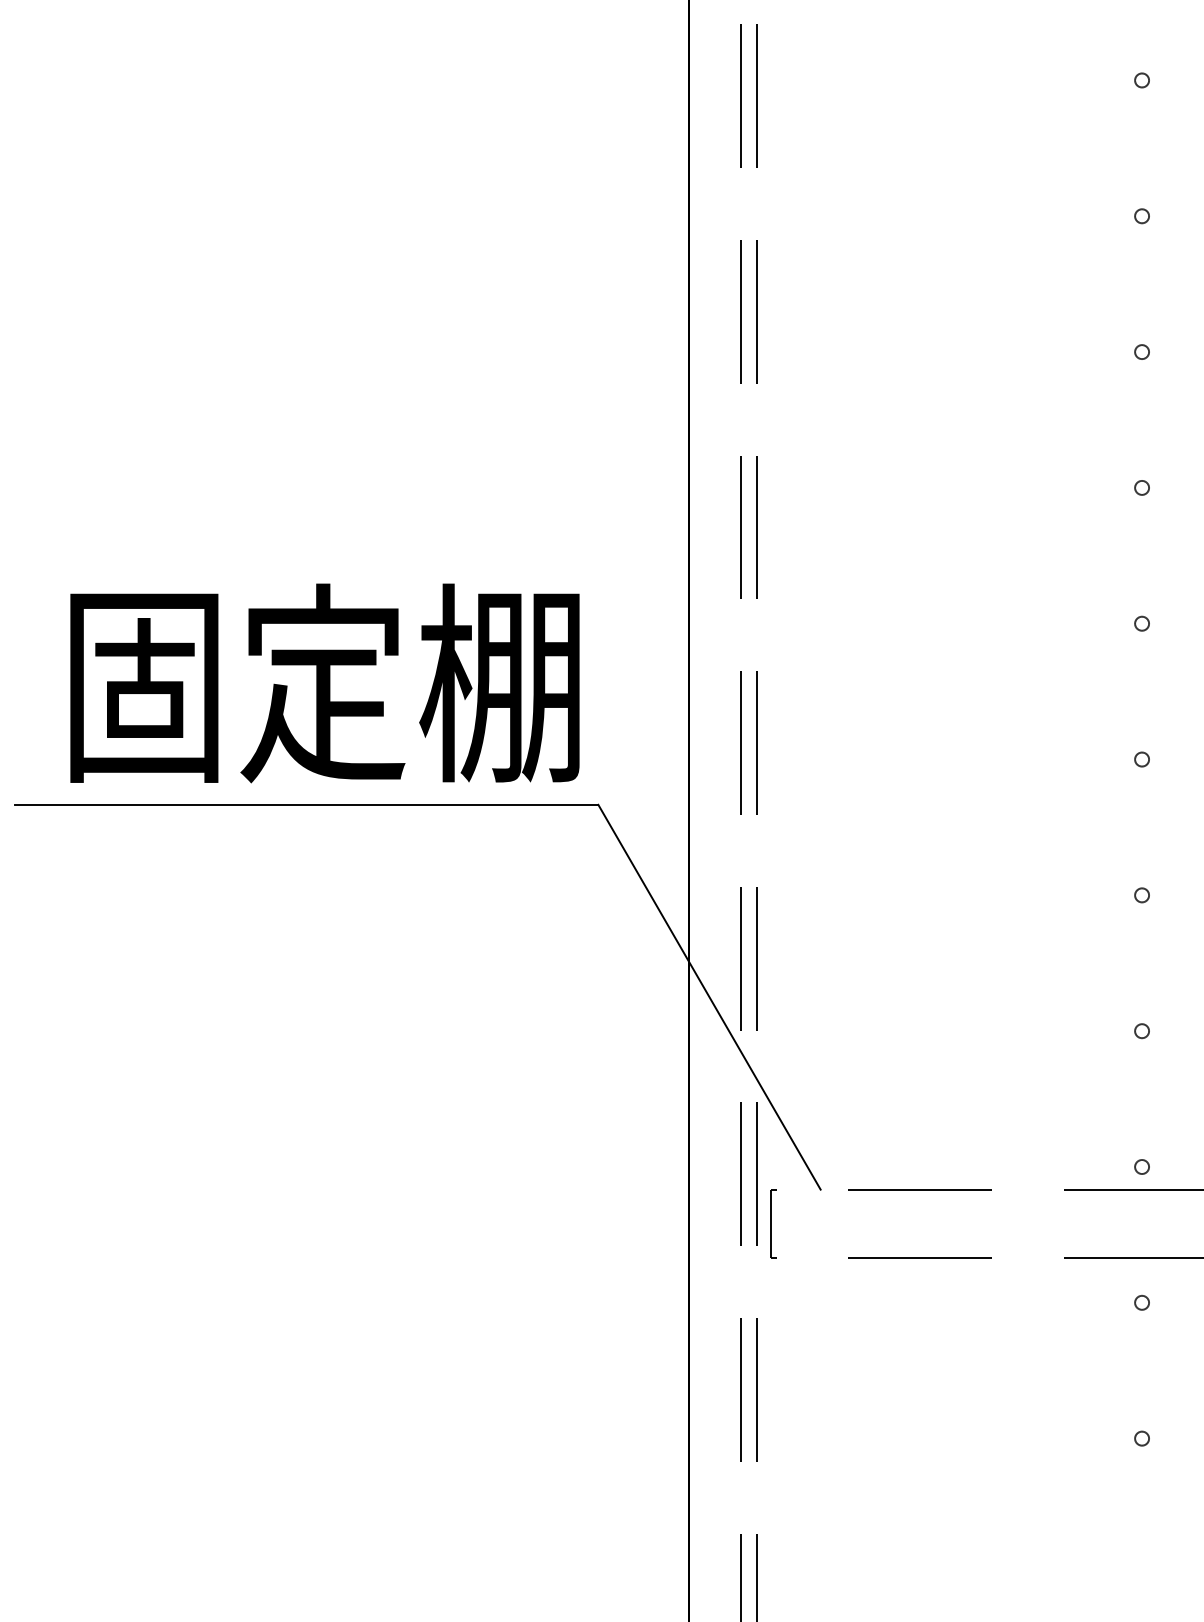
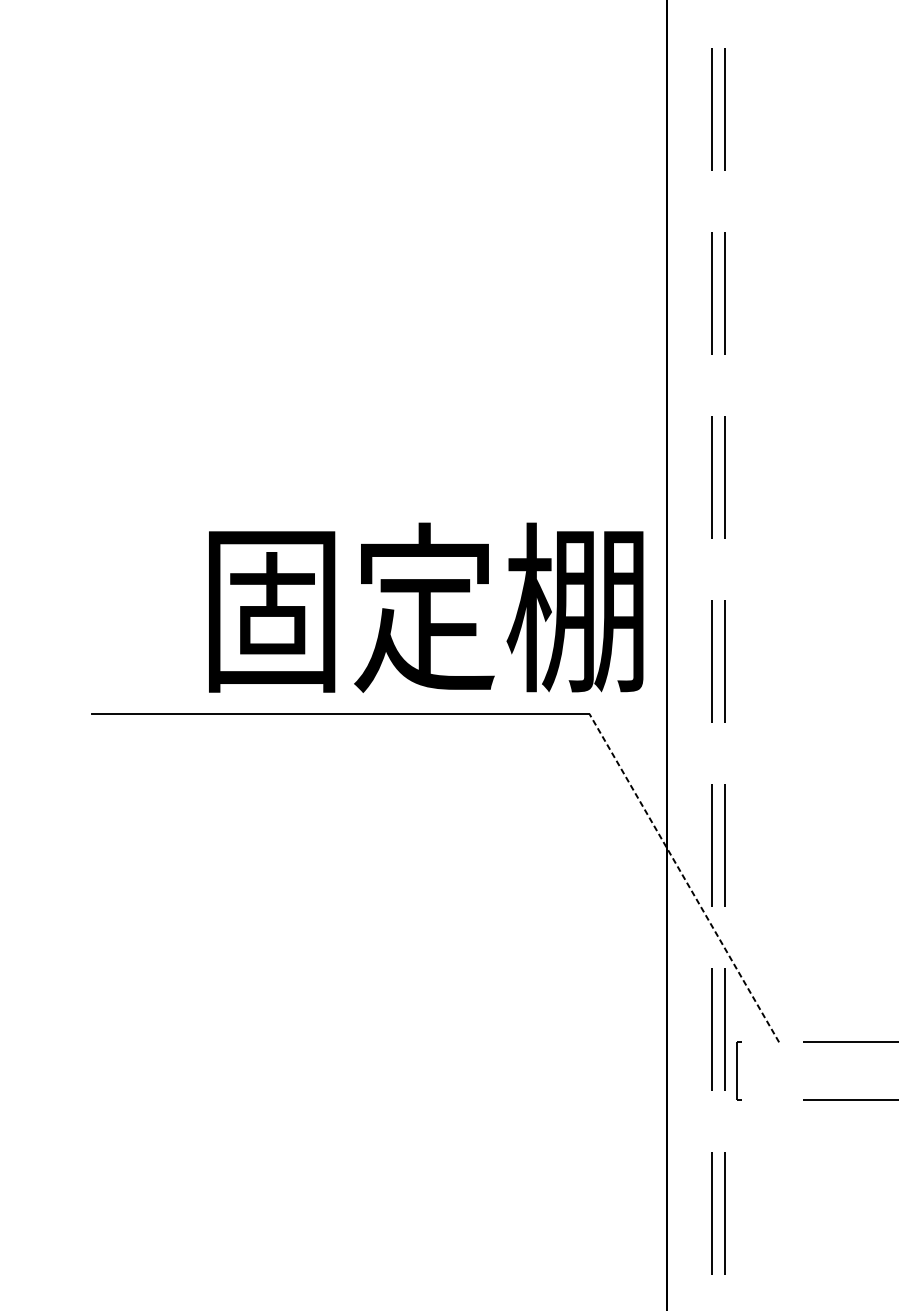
text: (324, 683) -> (425, 607), moved
line: (709, 996) -> (684, 877), solid -> dashed

